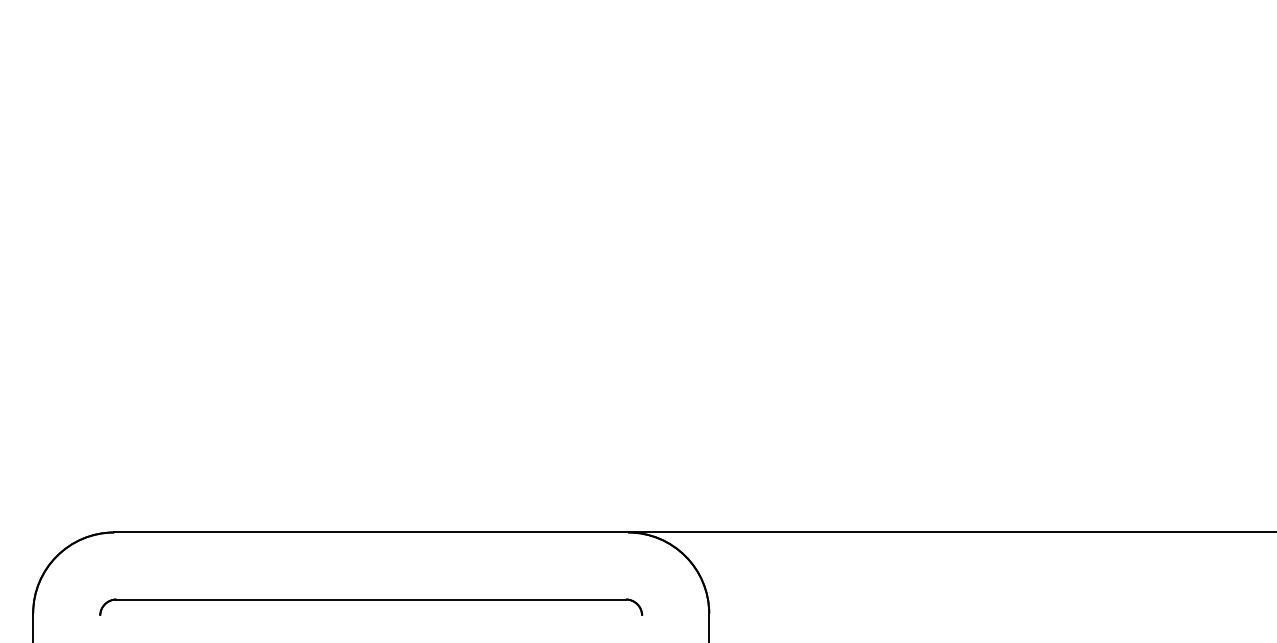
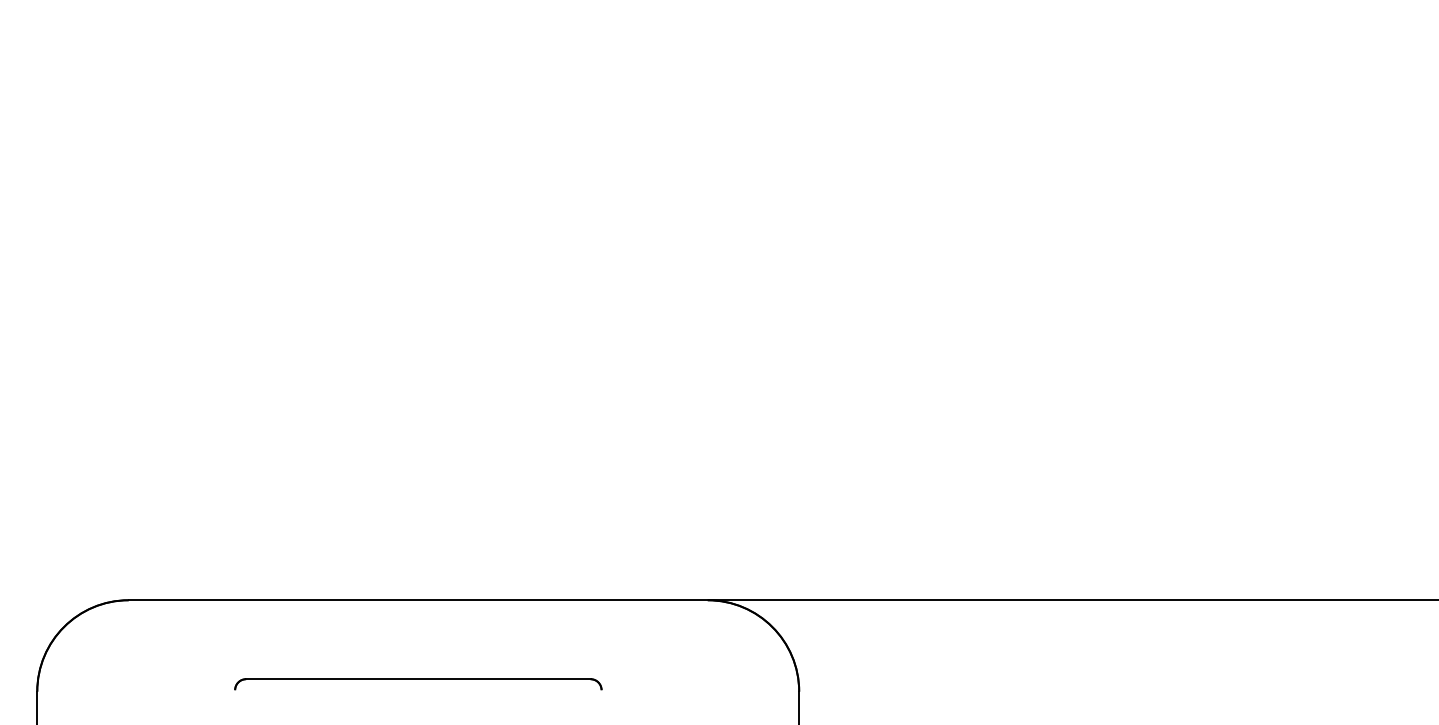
part: (371, 606) -> (418, 683), size x0.6

